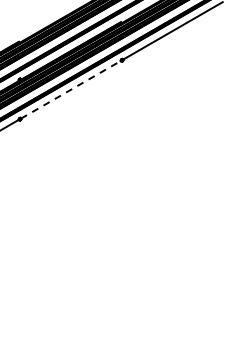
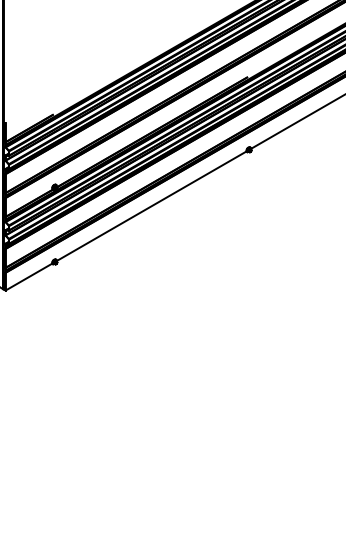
line: (70, 89) -> (151, 205), dashed -> solid

